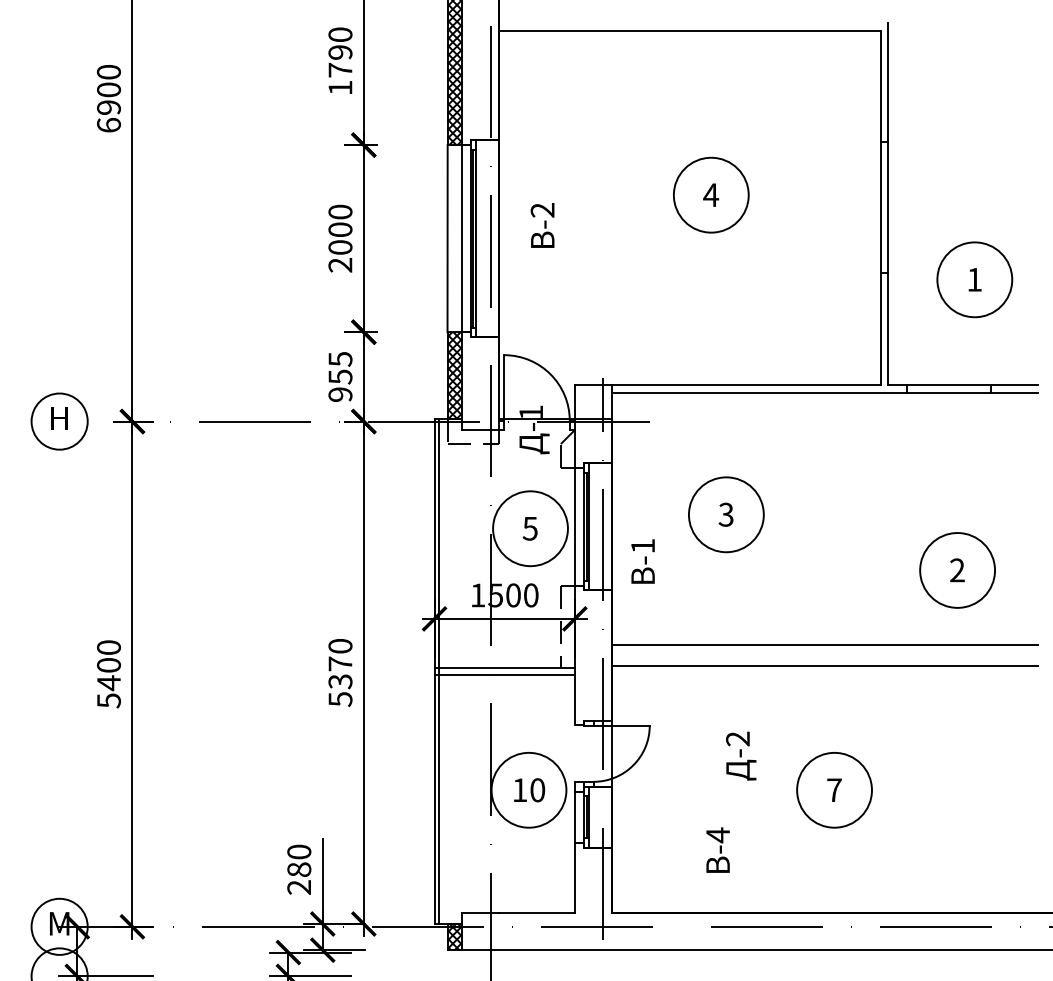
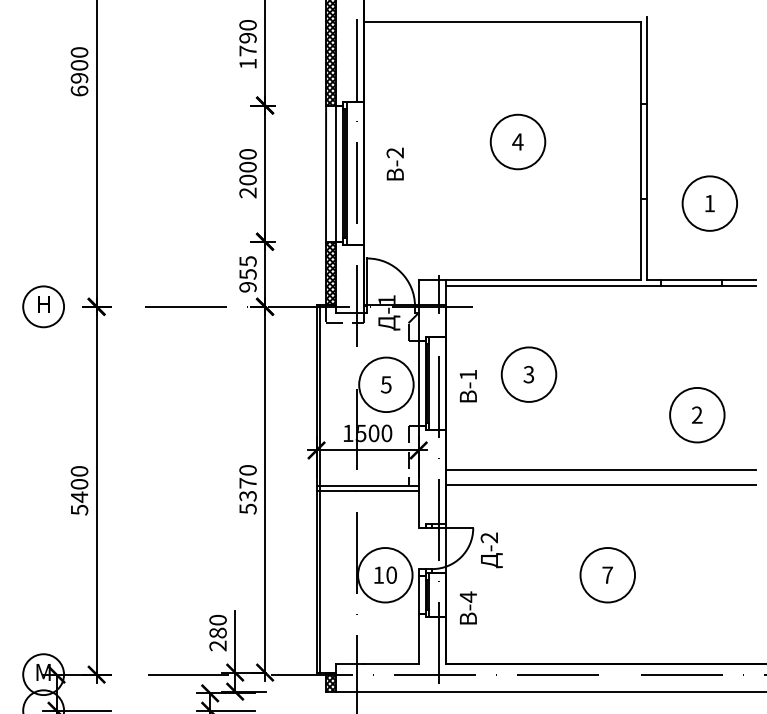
text: (642, 561) -> (467, 386), moved
text: (741, 755) -> (491, 549), moved
text: (717, 849) -> (467, 607), moved

